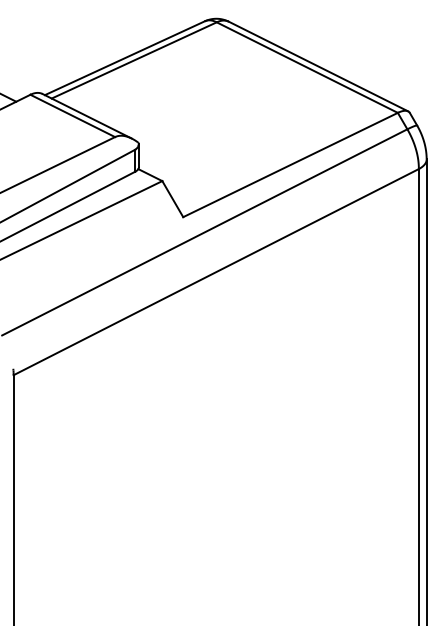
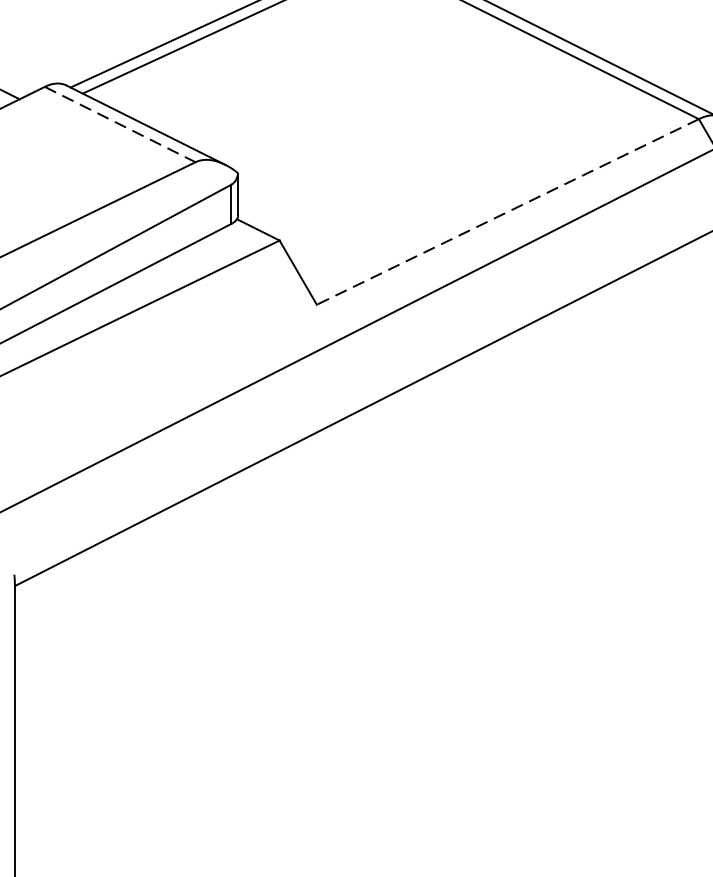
line: (73, 116) -> (121, 125), solid -> dashed
line: (290, 165) -> (507, 212), solid -> dashed

